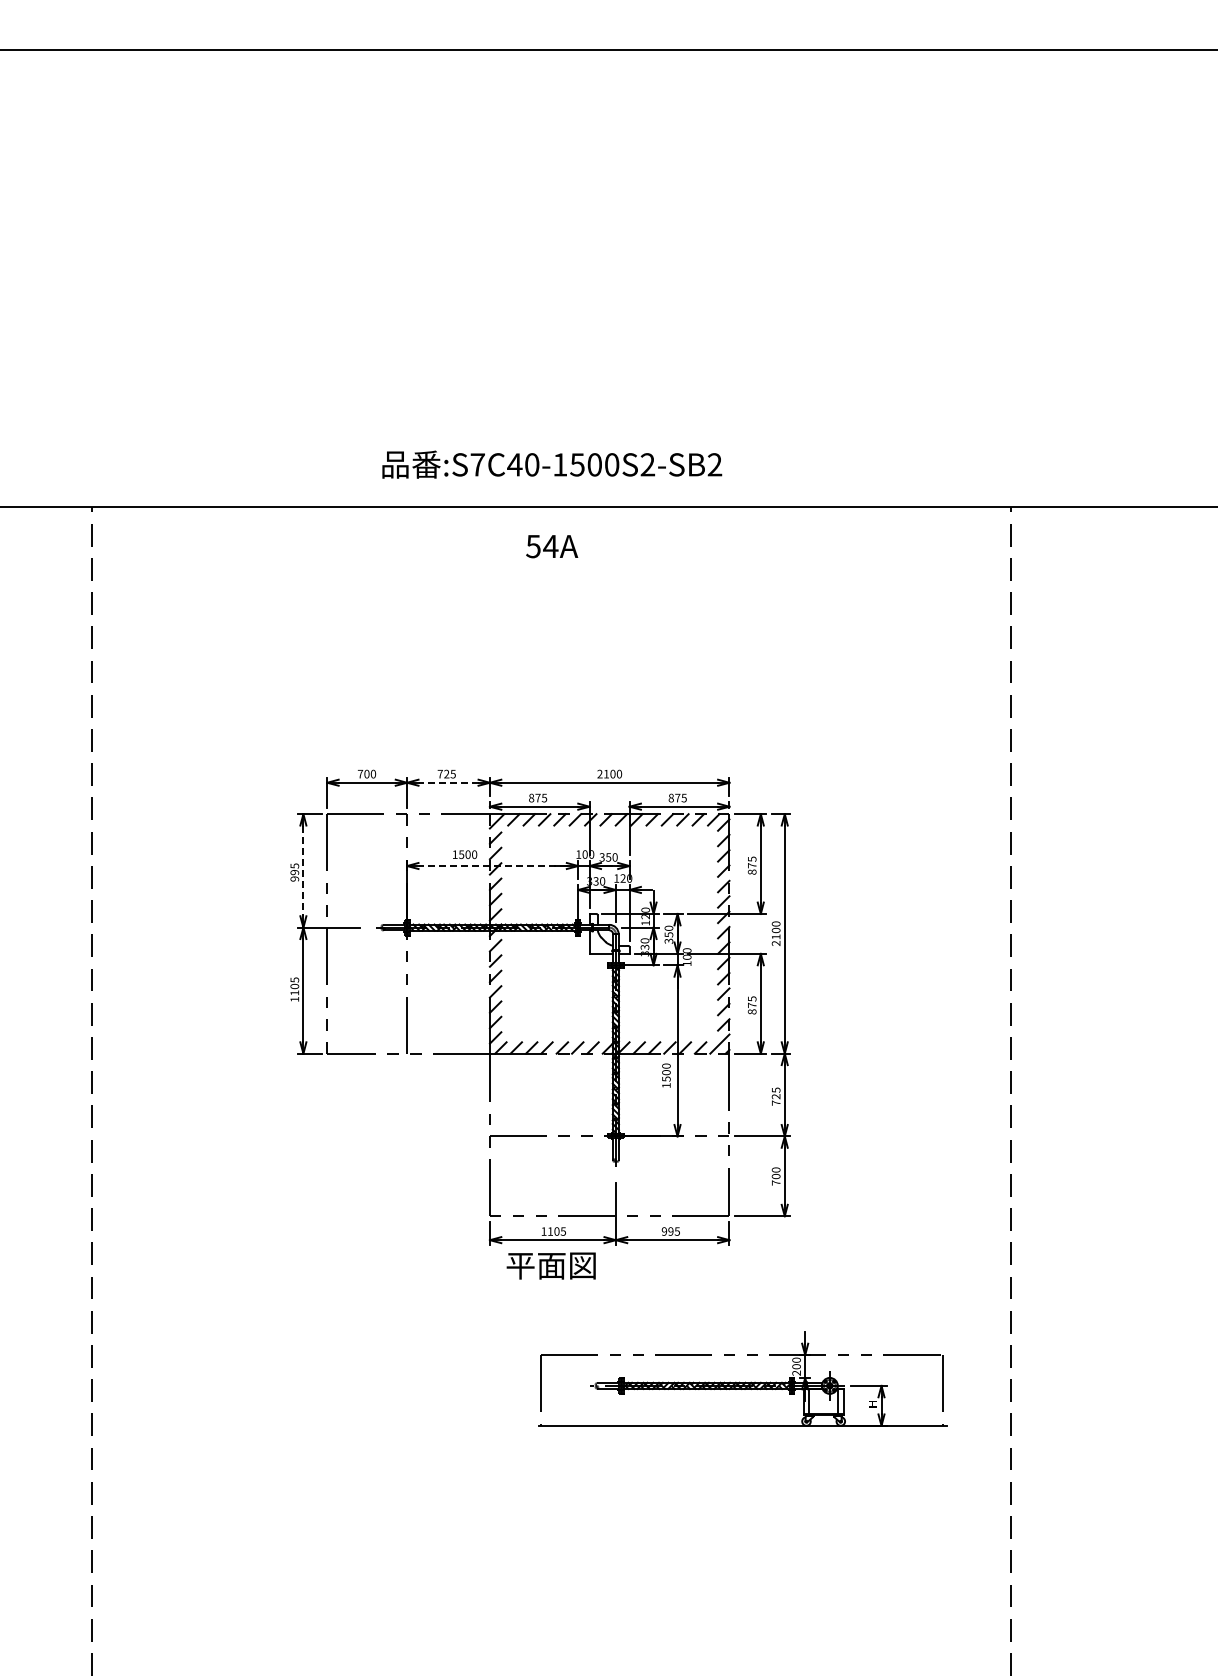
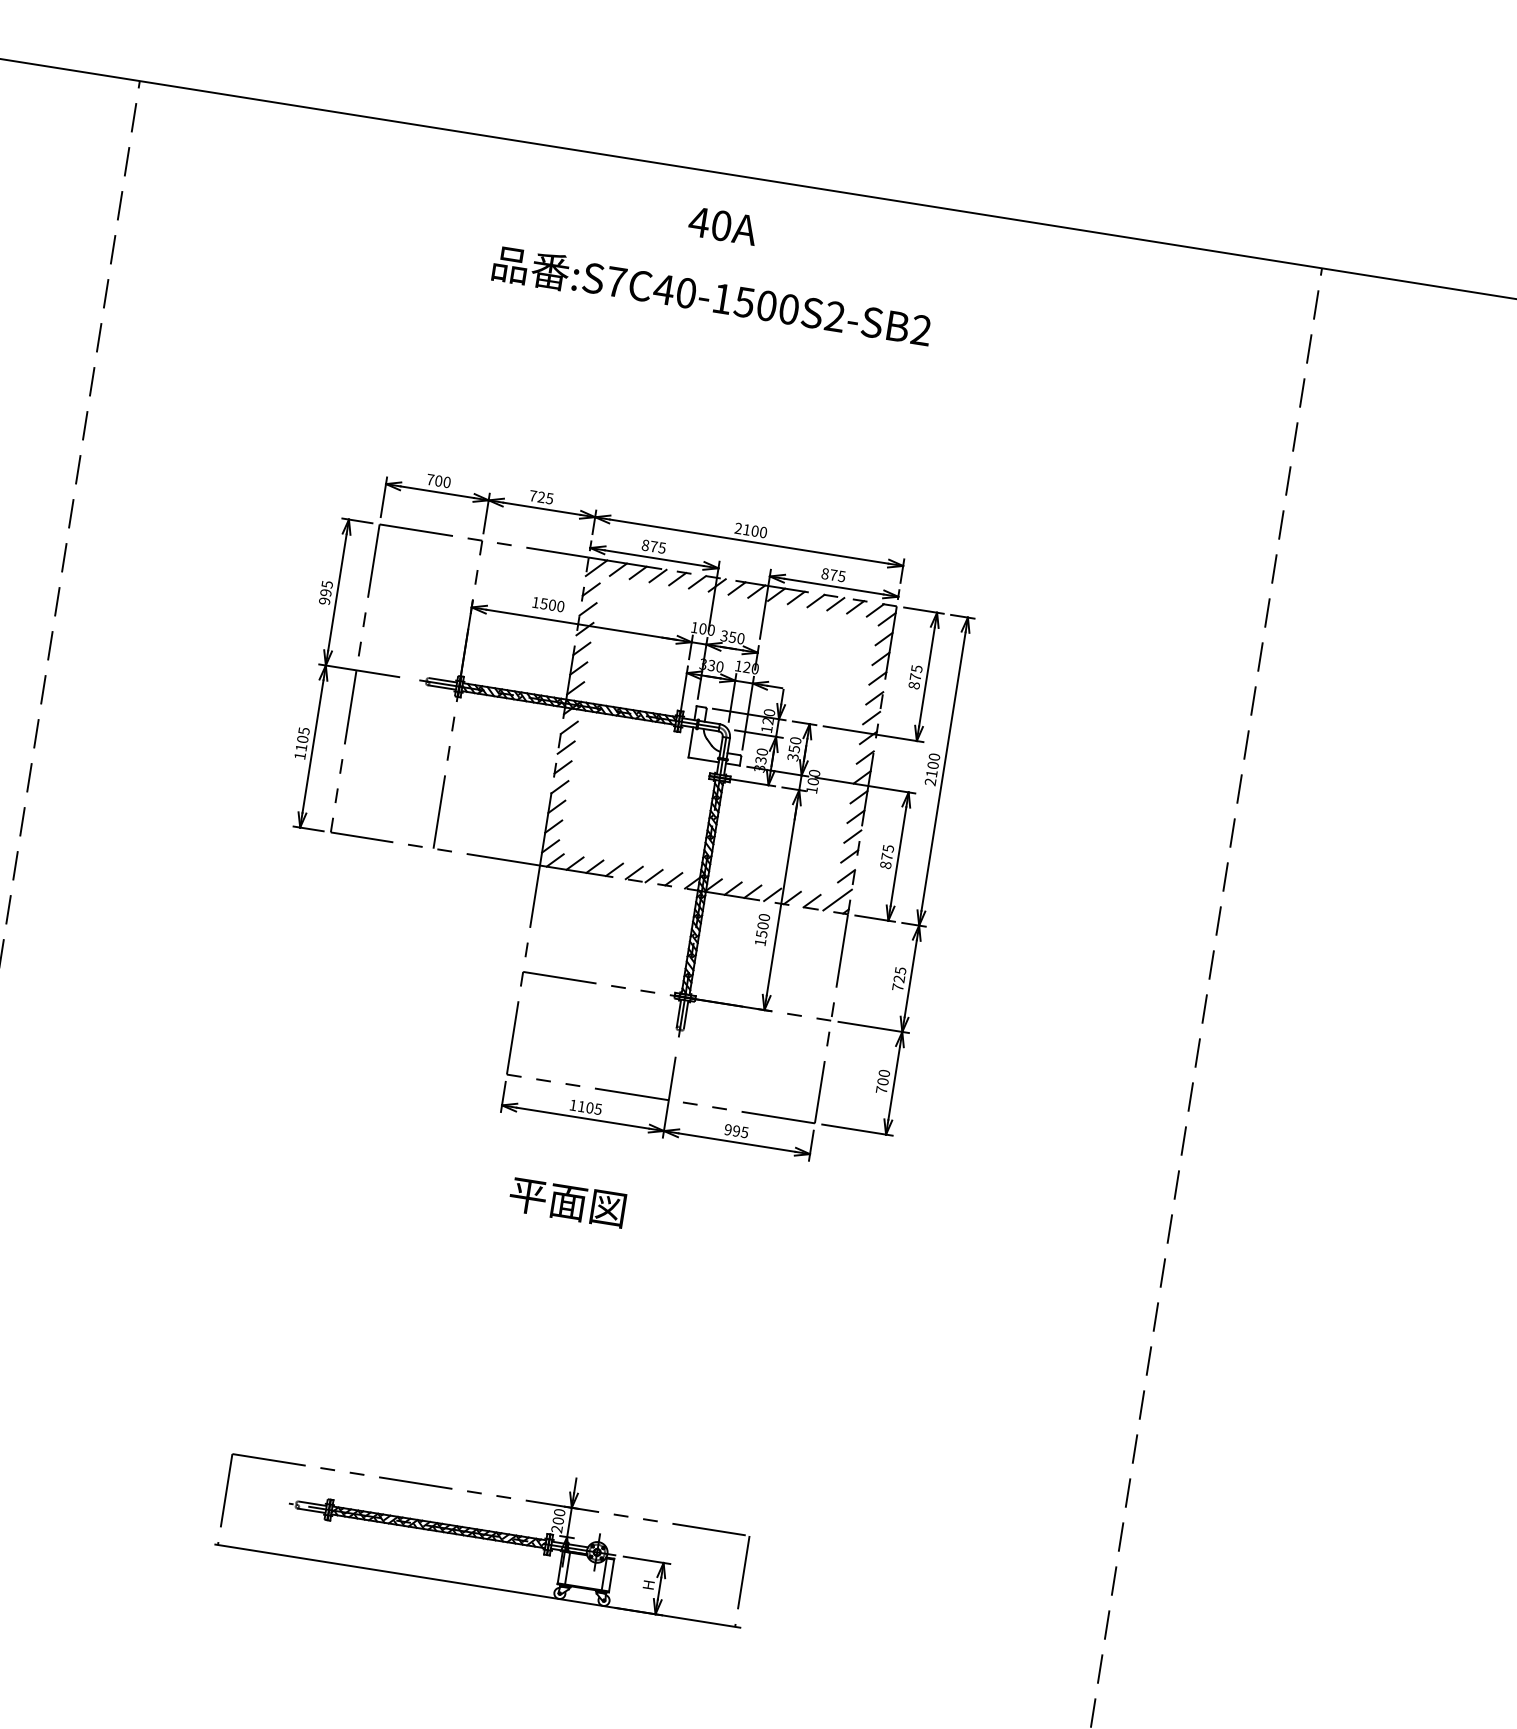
text: (552, 464) -> (712, 296), moved
text: (541, 546) -> (709, 223), 54A -> 40A
line: (448, 782) -> (541, 508), dashed -> solid
line: (492, 866) -> (581, 625), dashed -> solid
line: (303, 871) -> (337, 593), dashed -> solid
text: (550, 1265) -> (566, 1201), moved
part: (742, 1378) -> (486, 1525), moved

